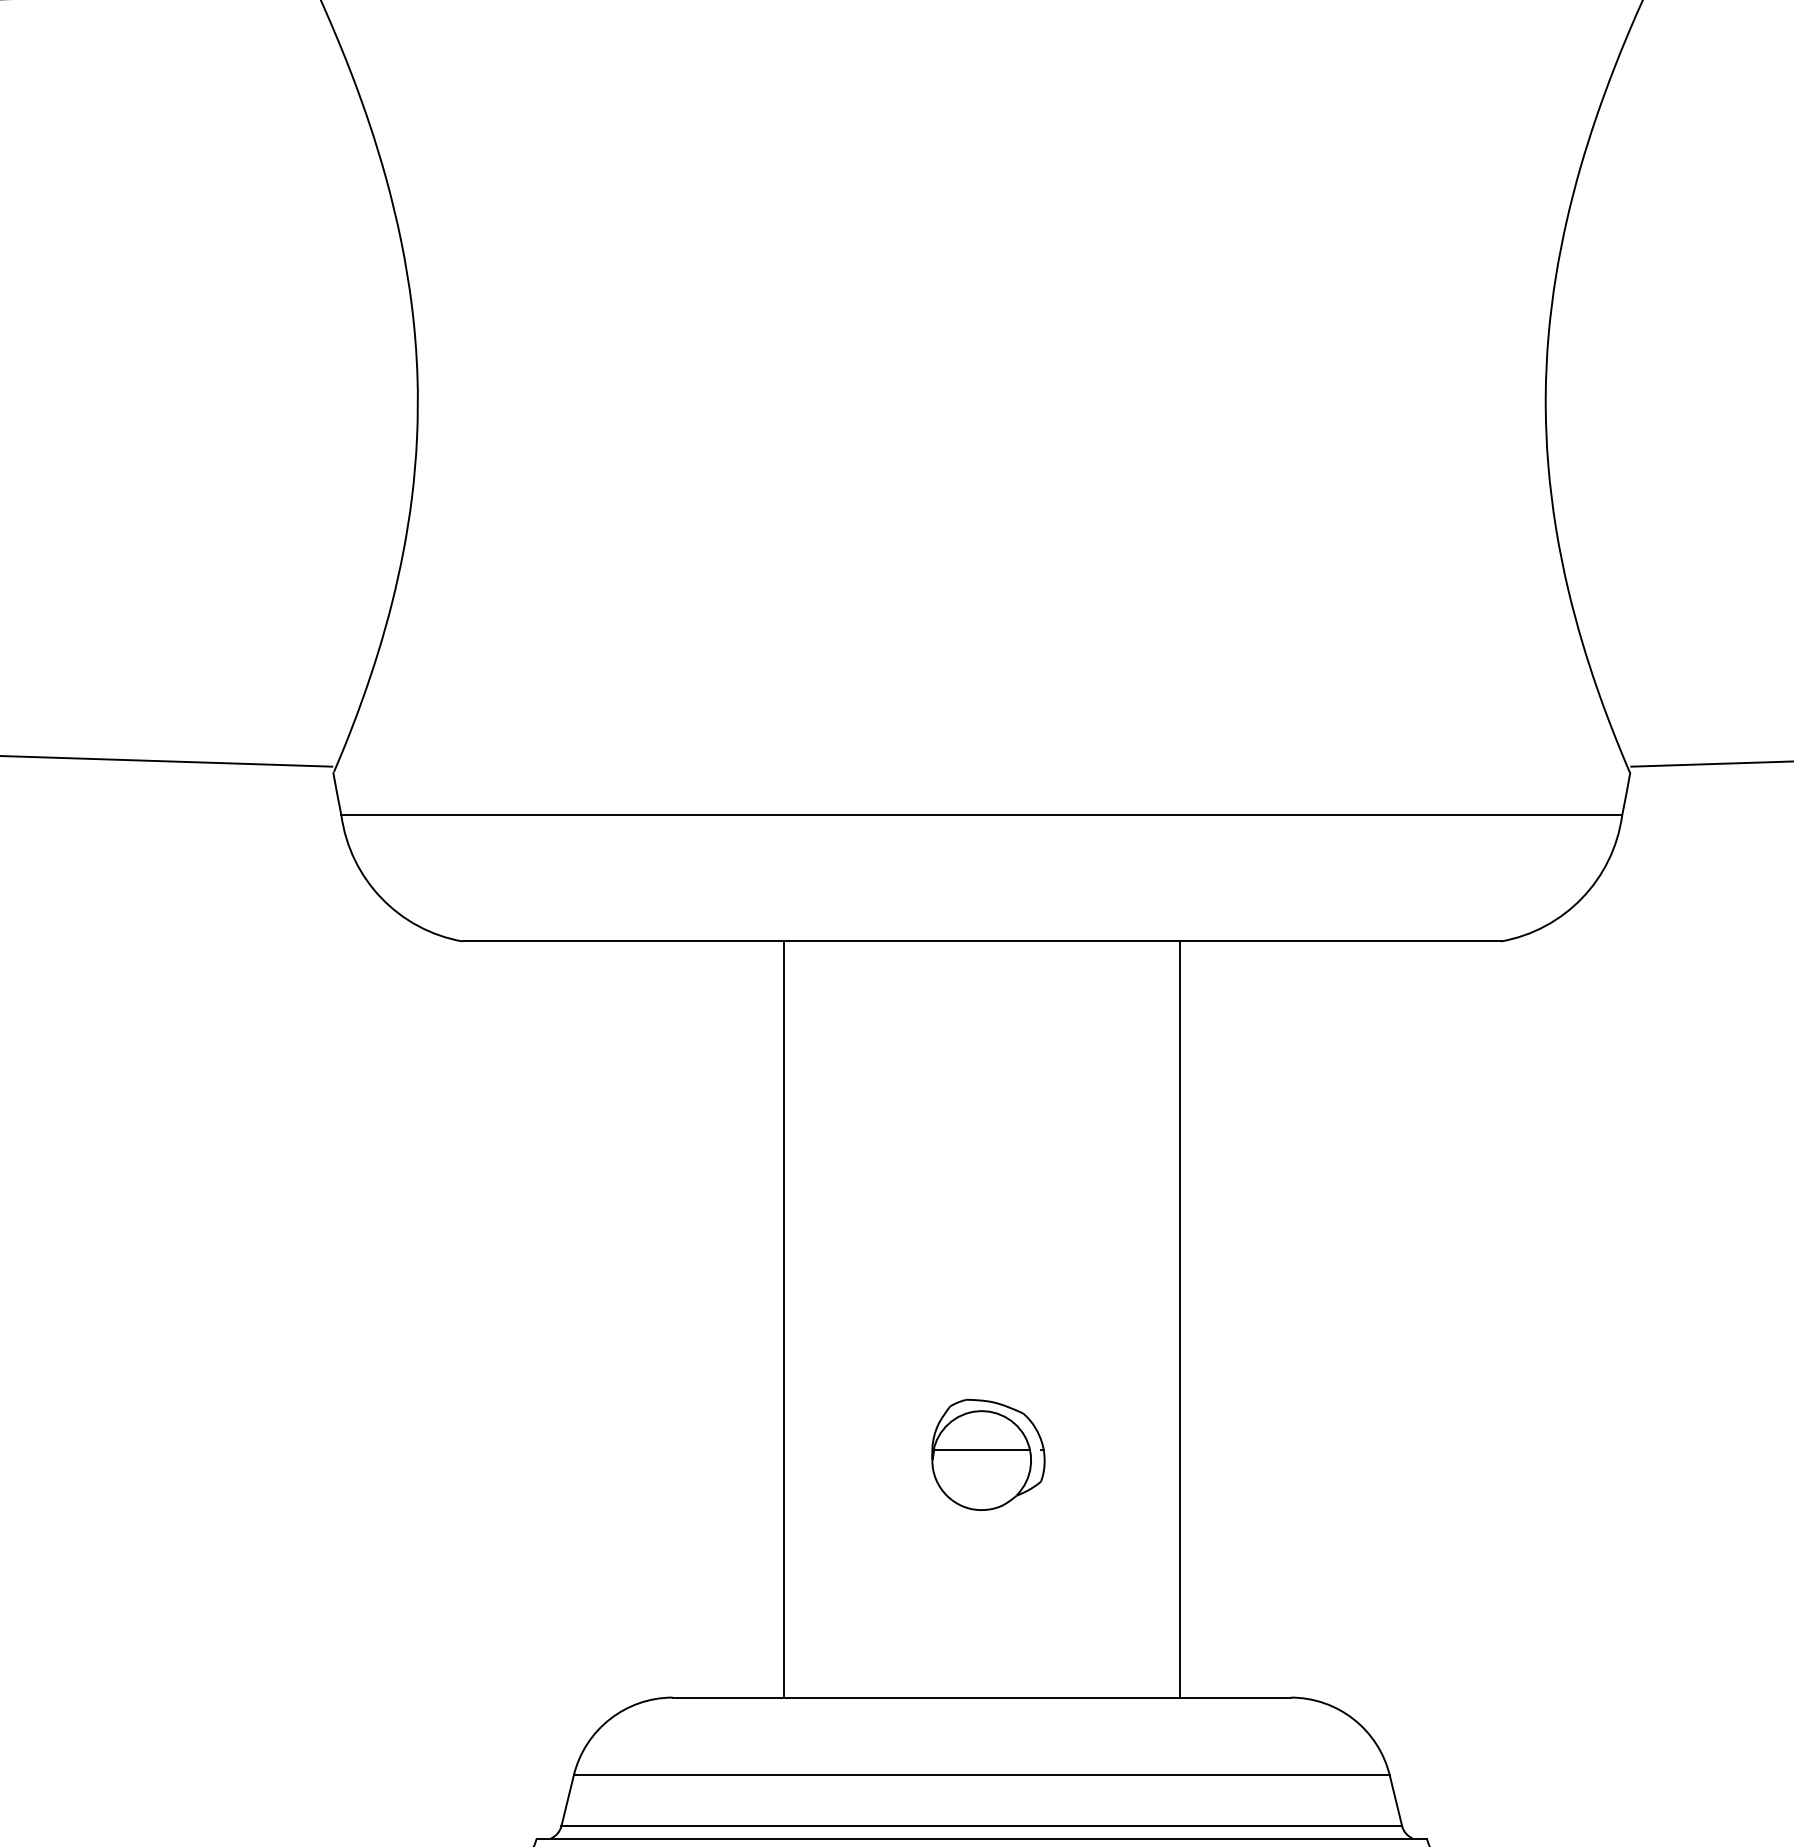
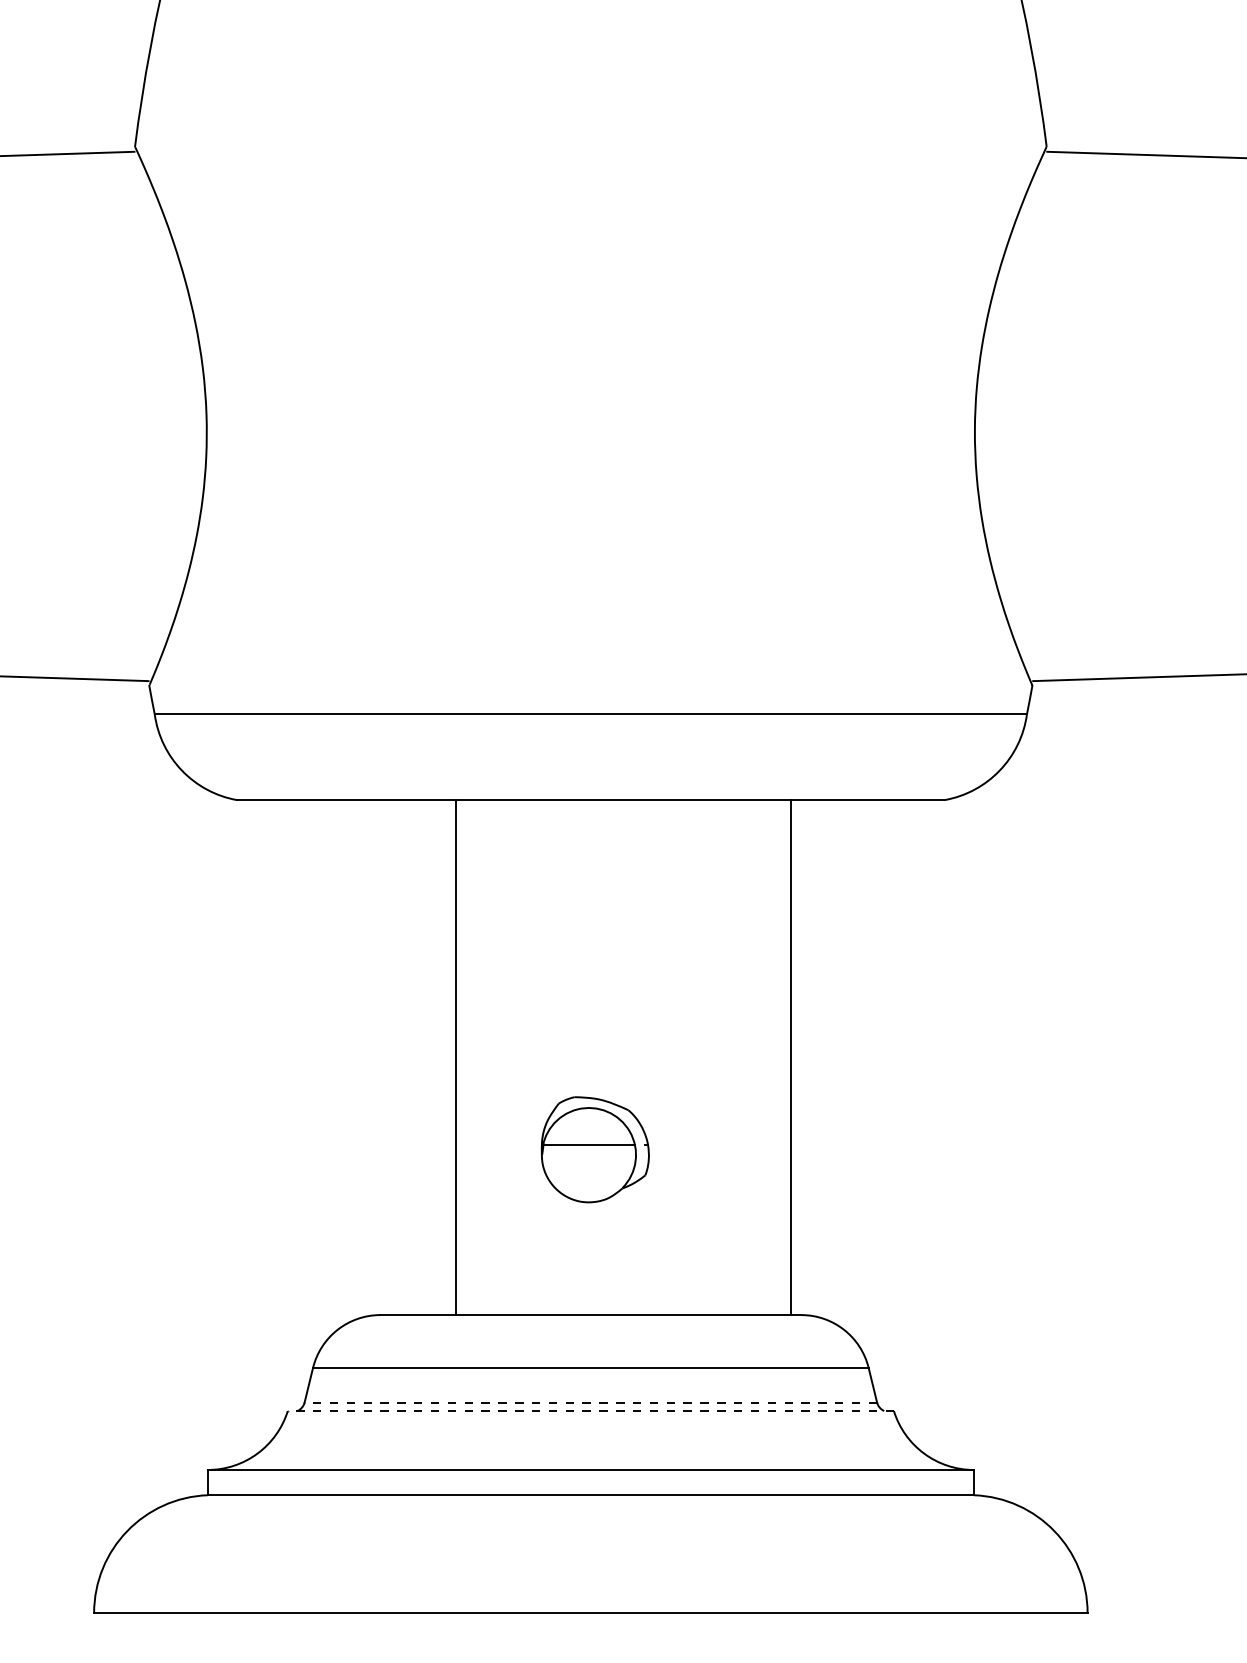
line: (1179, 1319) -> (790, 1057), moved
part: (988, 1454) -> (595, 1149), size x1.4
line: (981, 1825) -> (590, 1402), solid -> dashed
line: (981, 1839) -> (590, 1411), solid -> dashed

